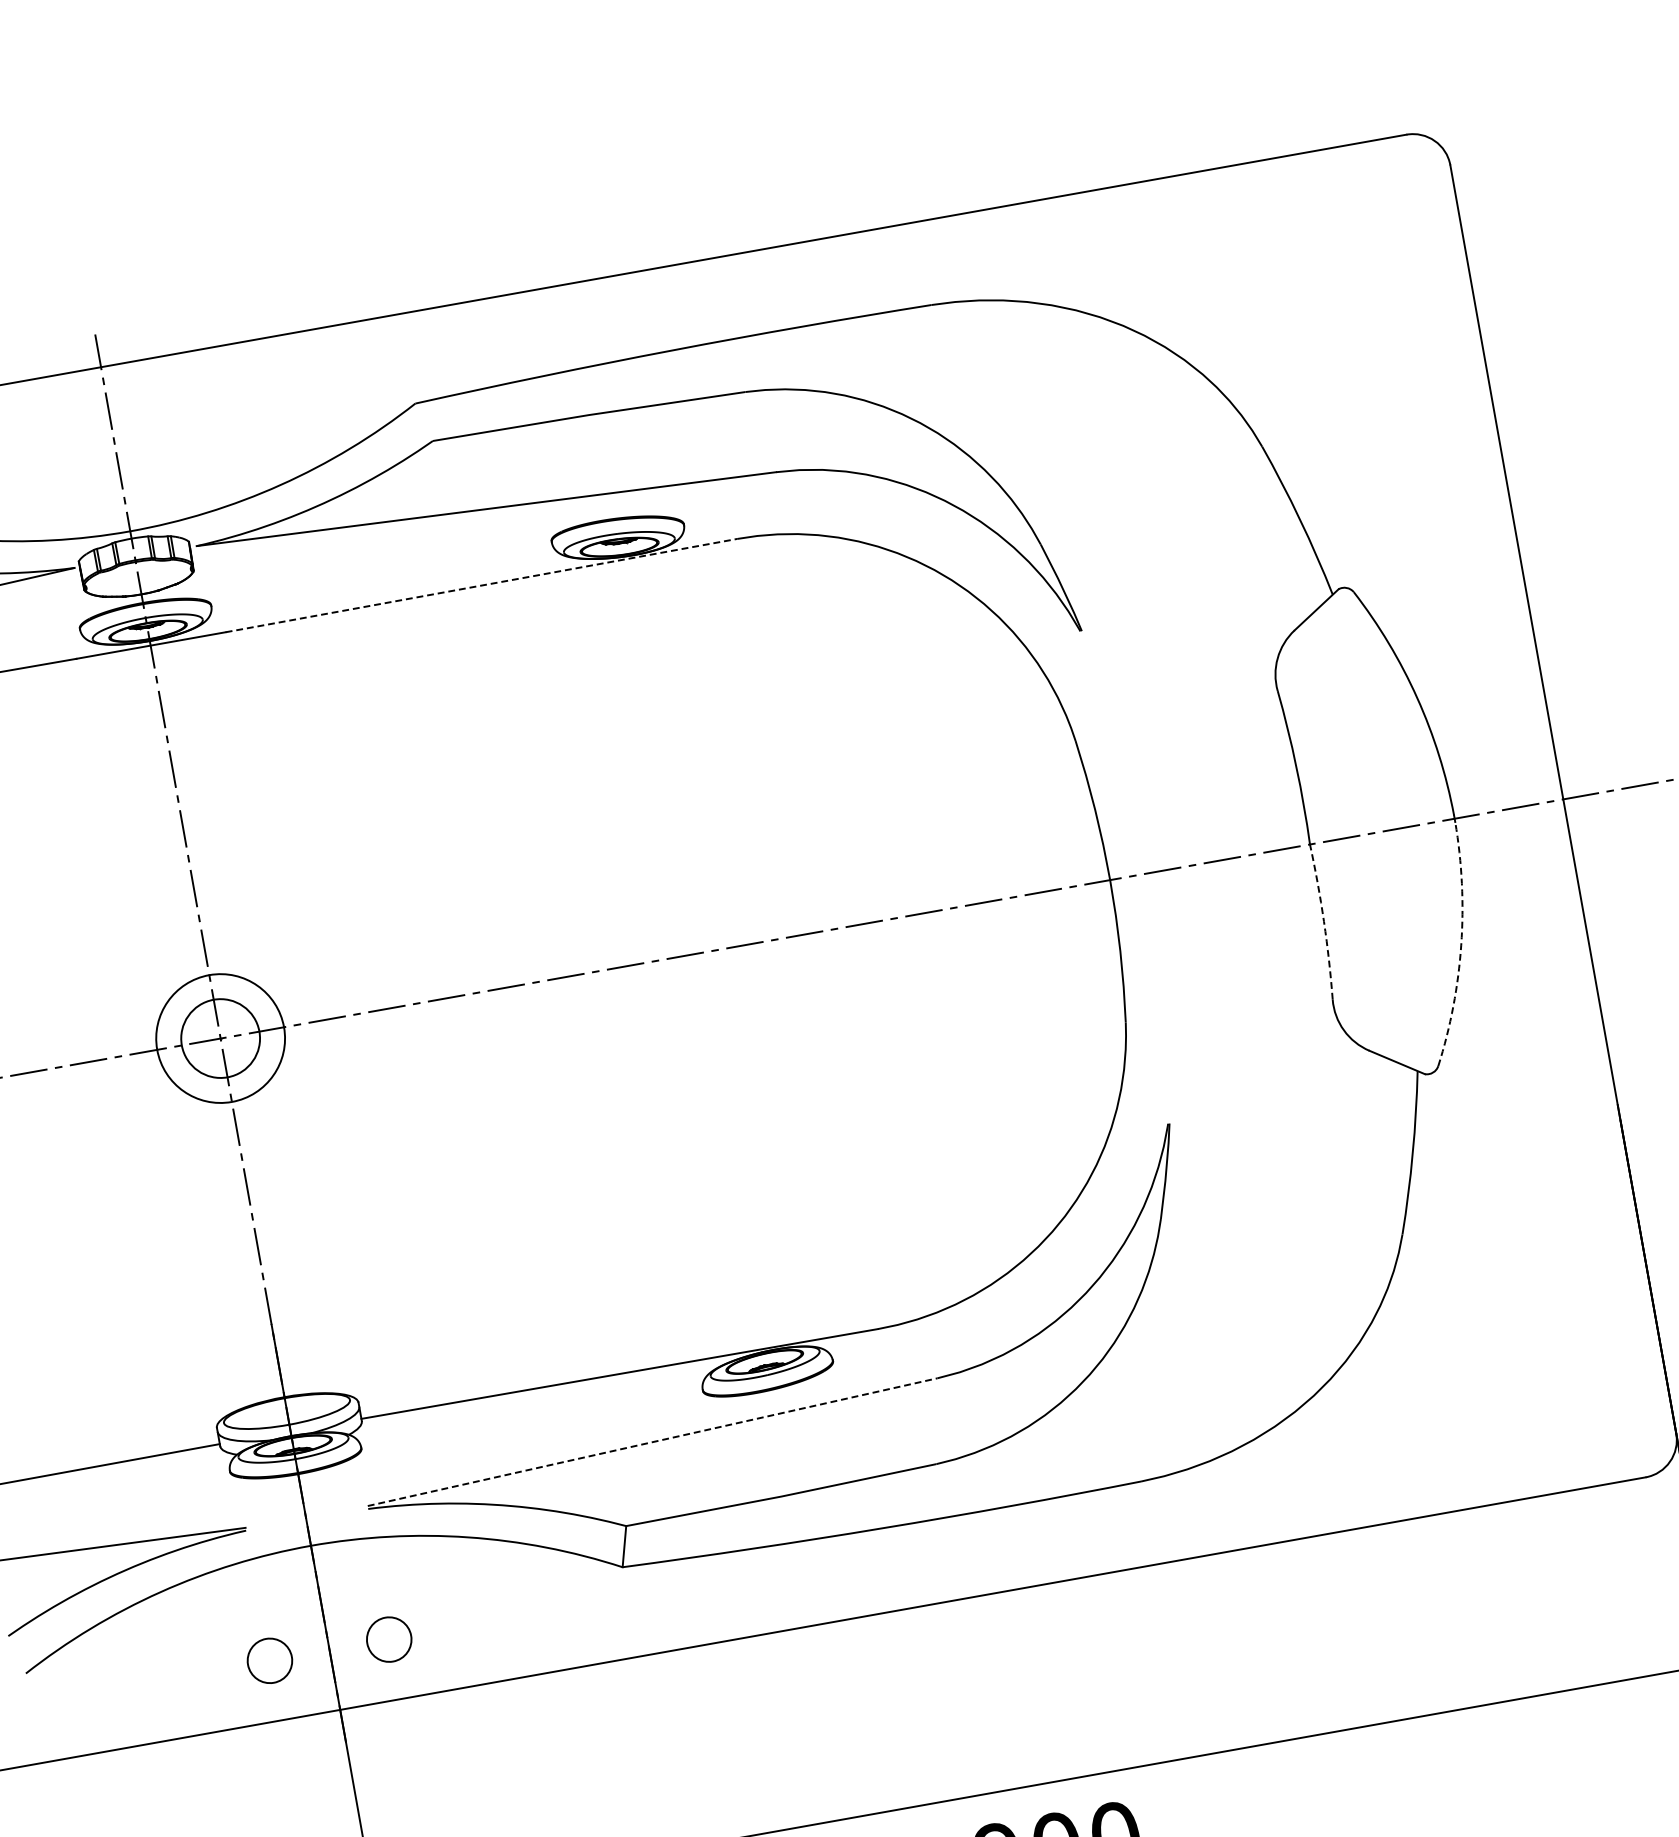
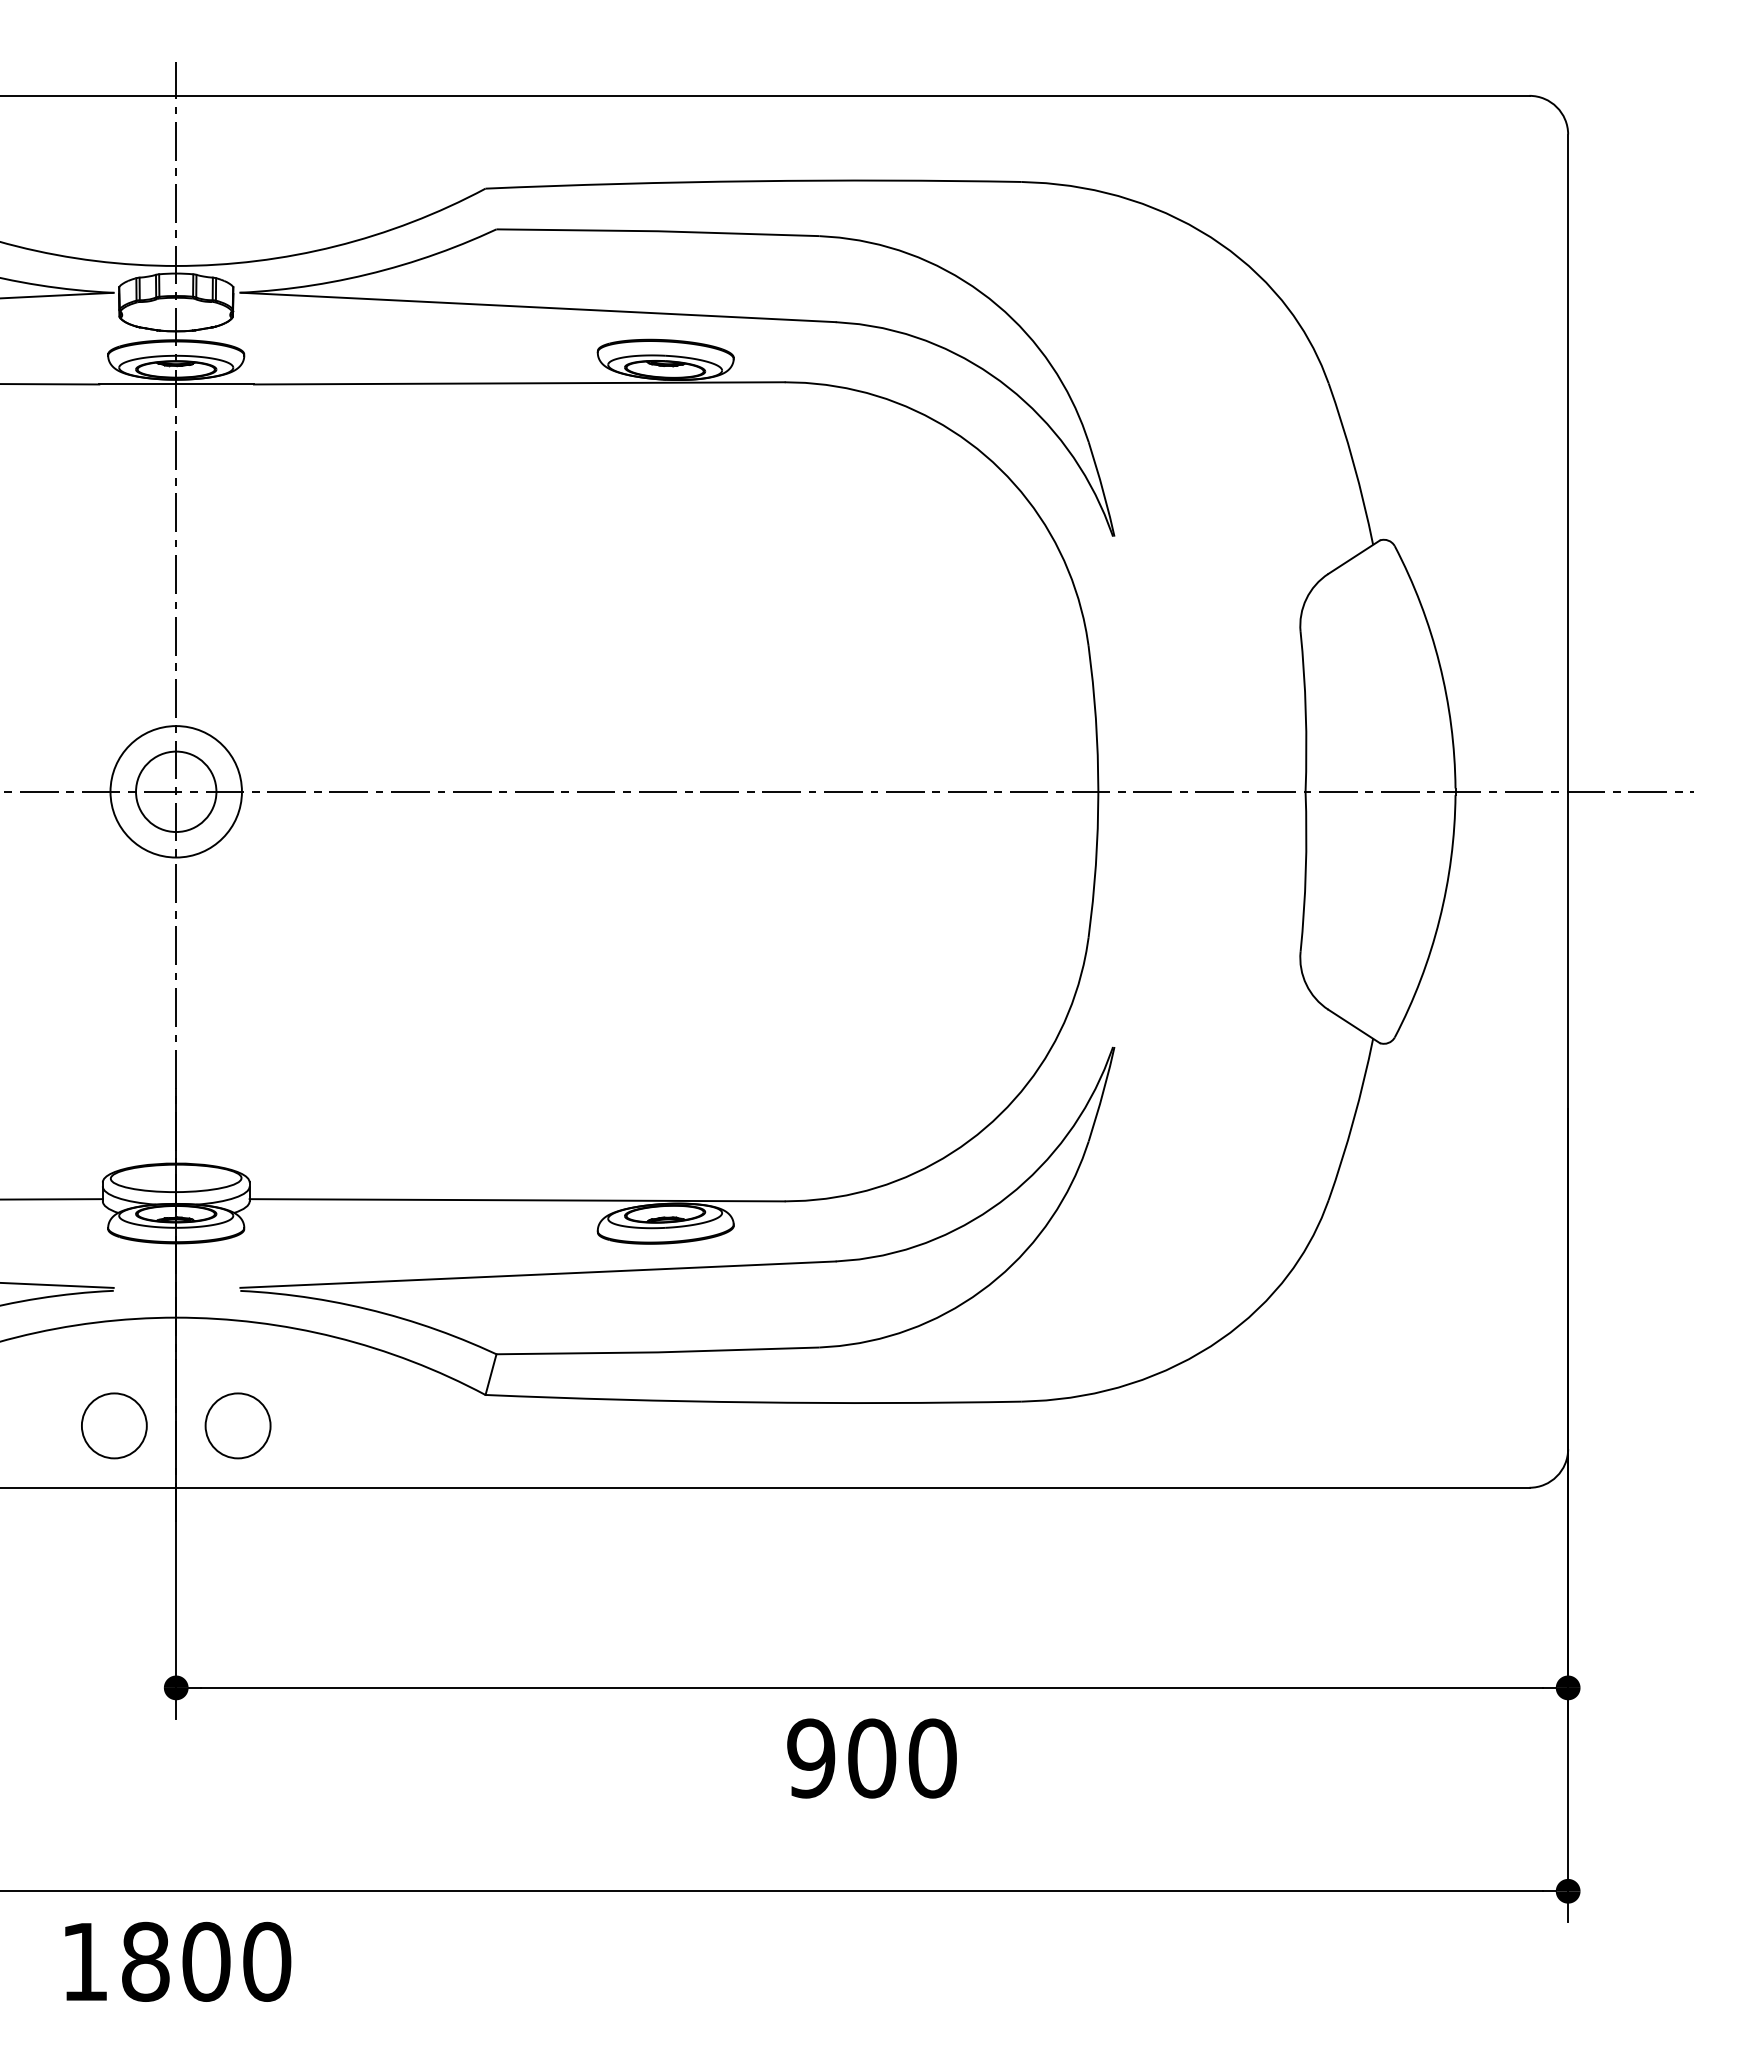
line: (481, 585) -> (519, 383), dashed -> solid
arc: (1323, 921) -> (1305, 871), dashed -> solid
arc: (1461, 944) -> (1439, 919), dashed -> solid
line: (653, 1441) -> (538, 1274), dashed -> solid
circle: (388, 1639) -> (237, 1425), size x1.43
circle: (269, 1660) -> (114, 1425), size x1.43

